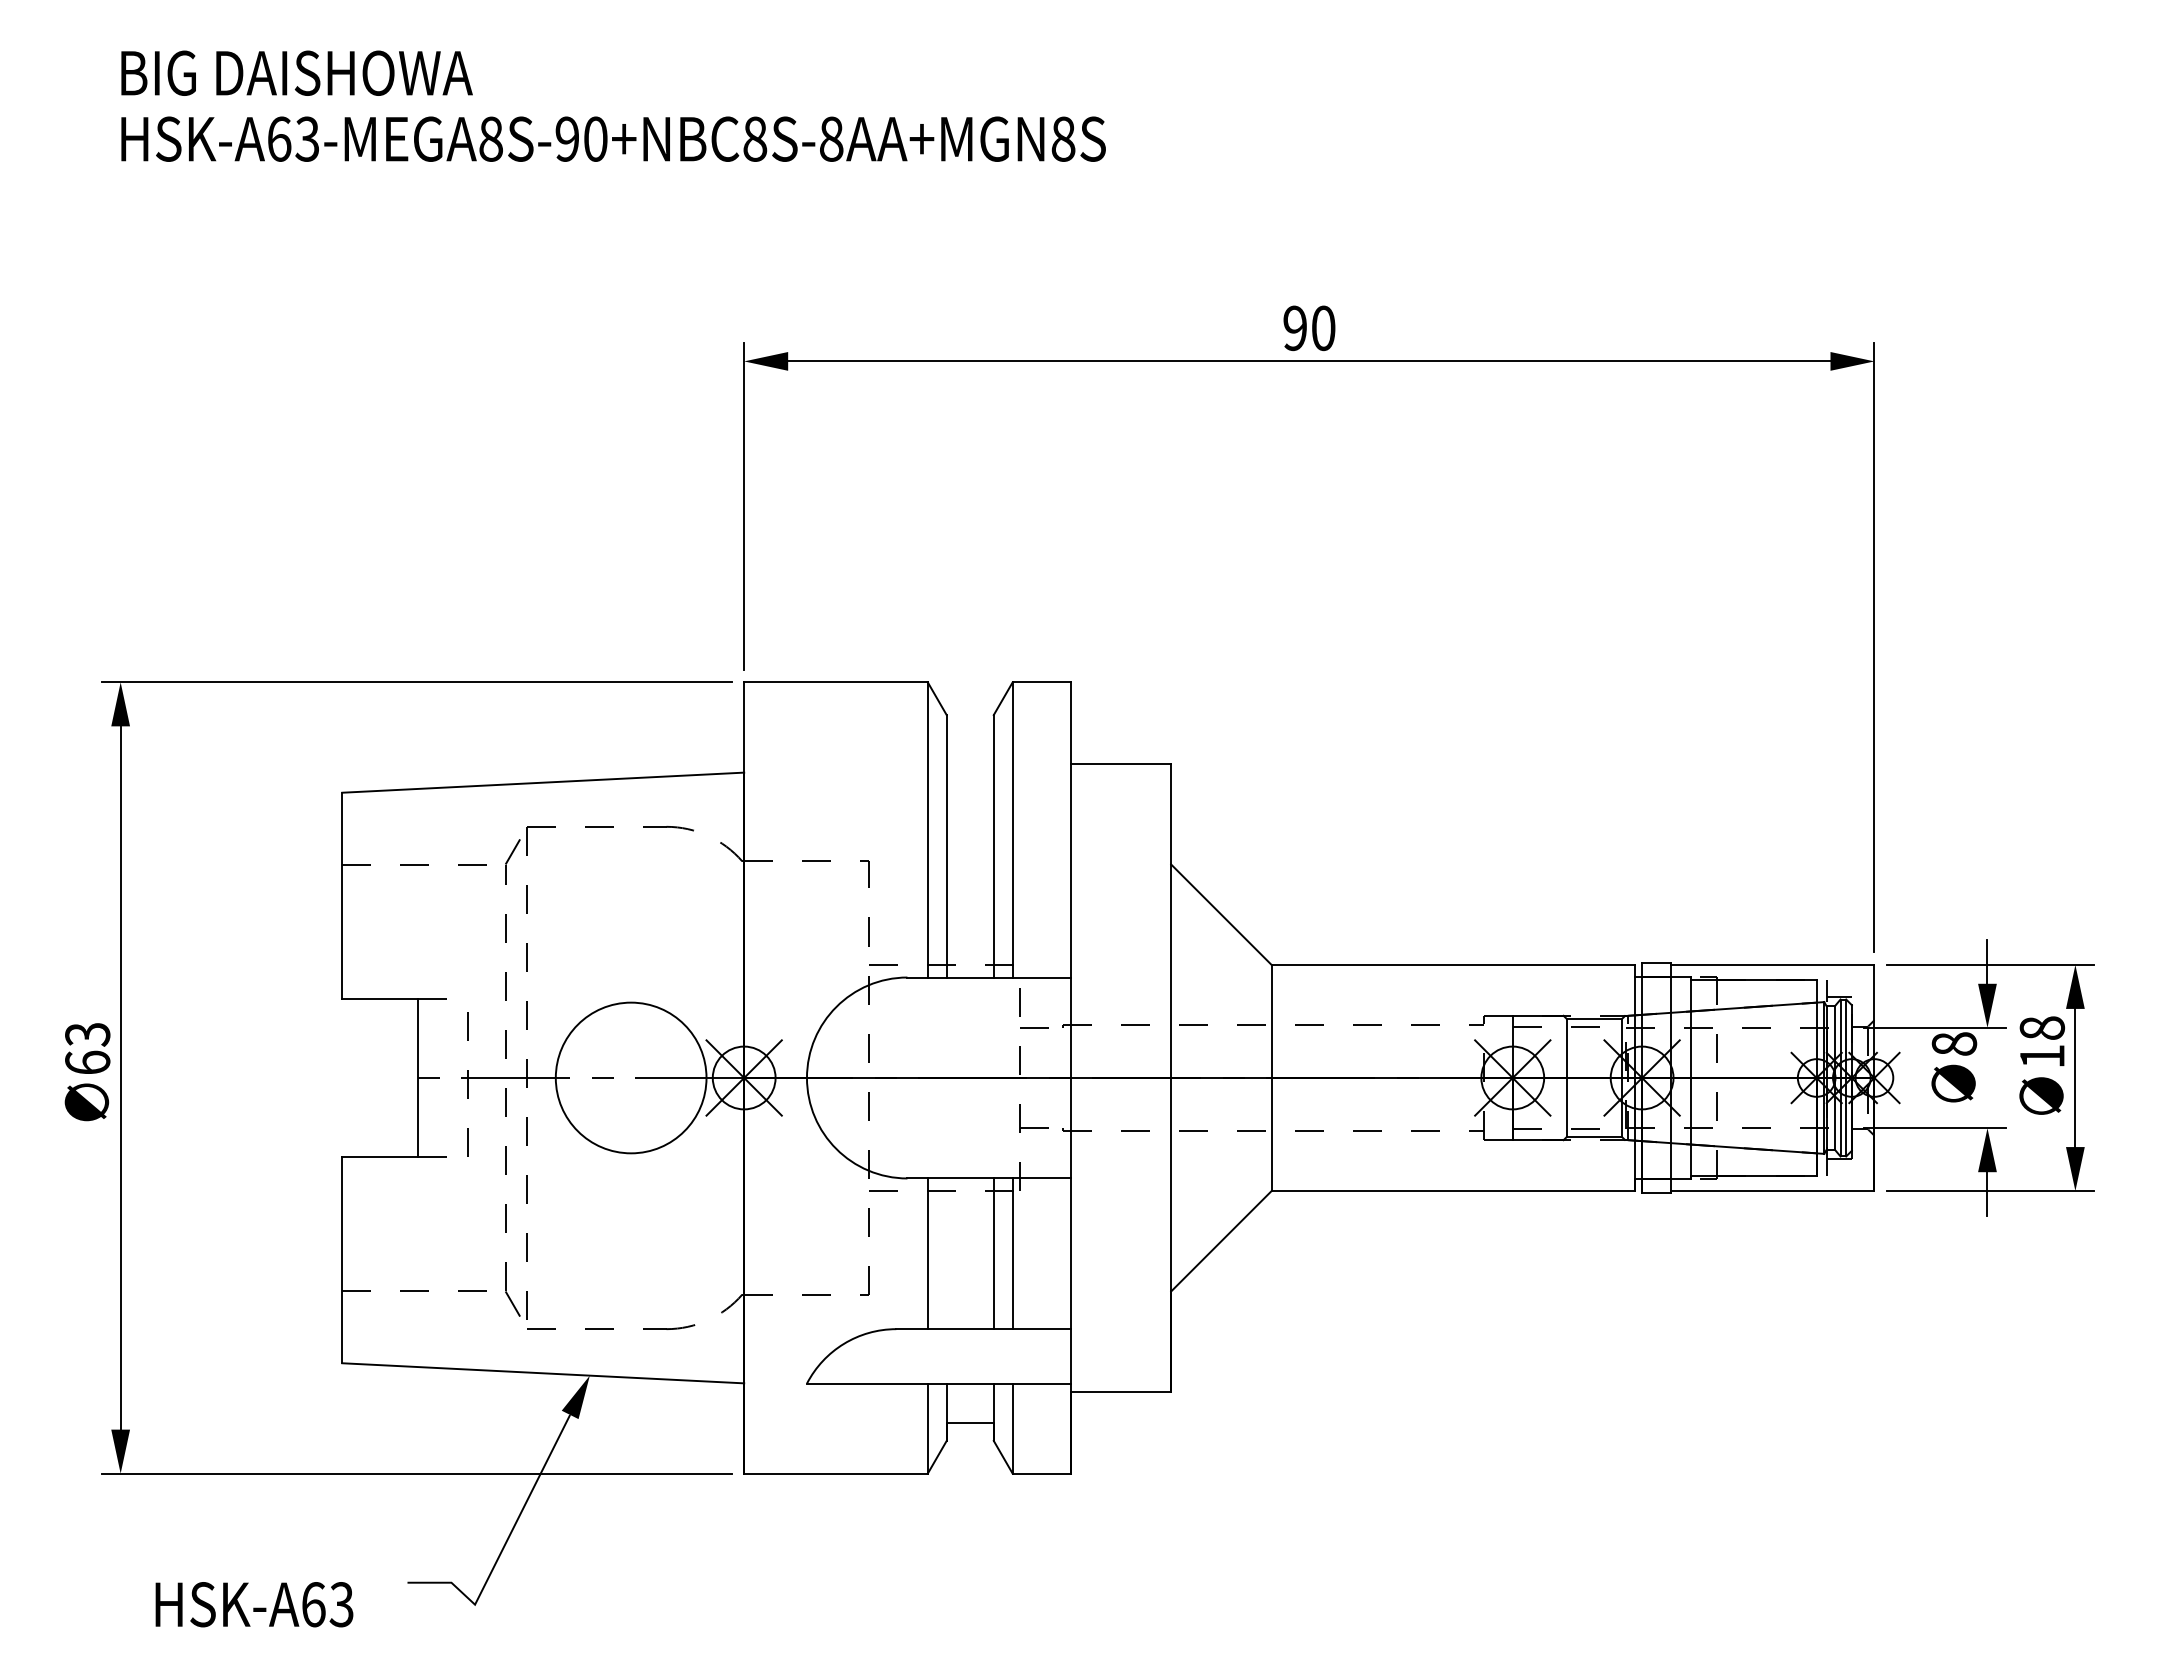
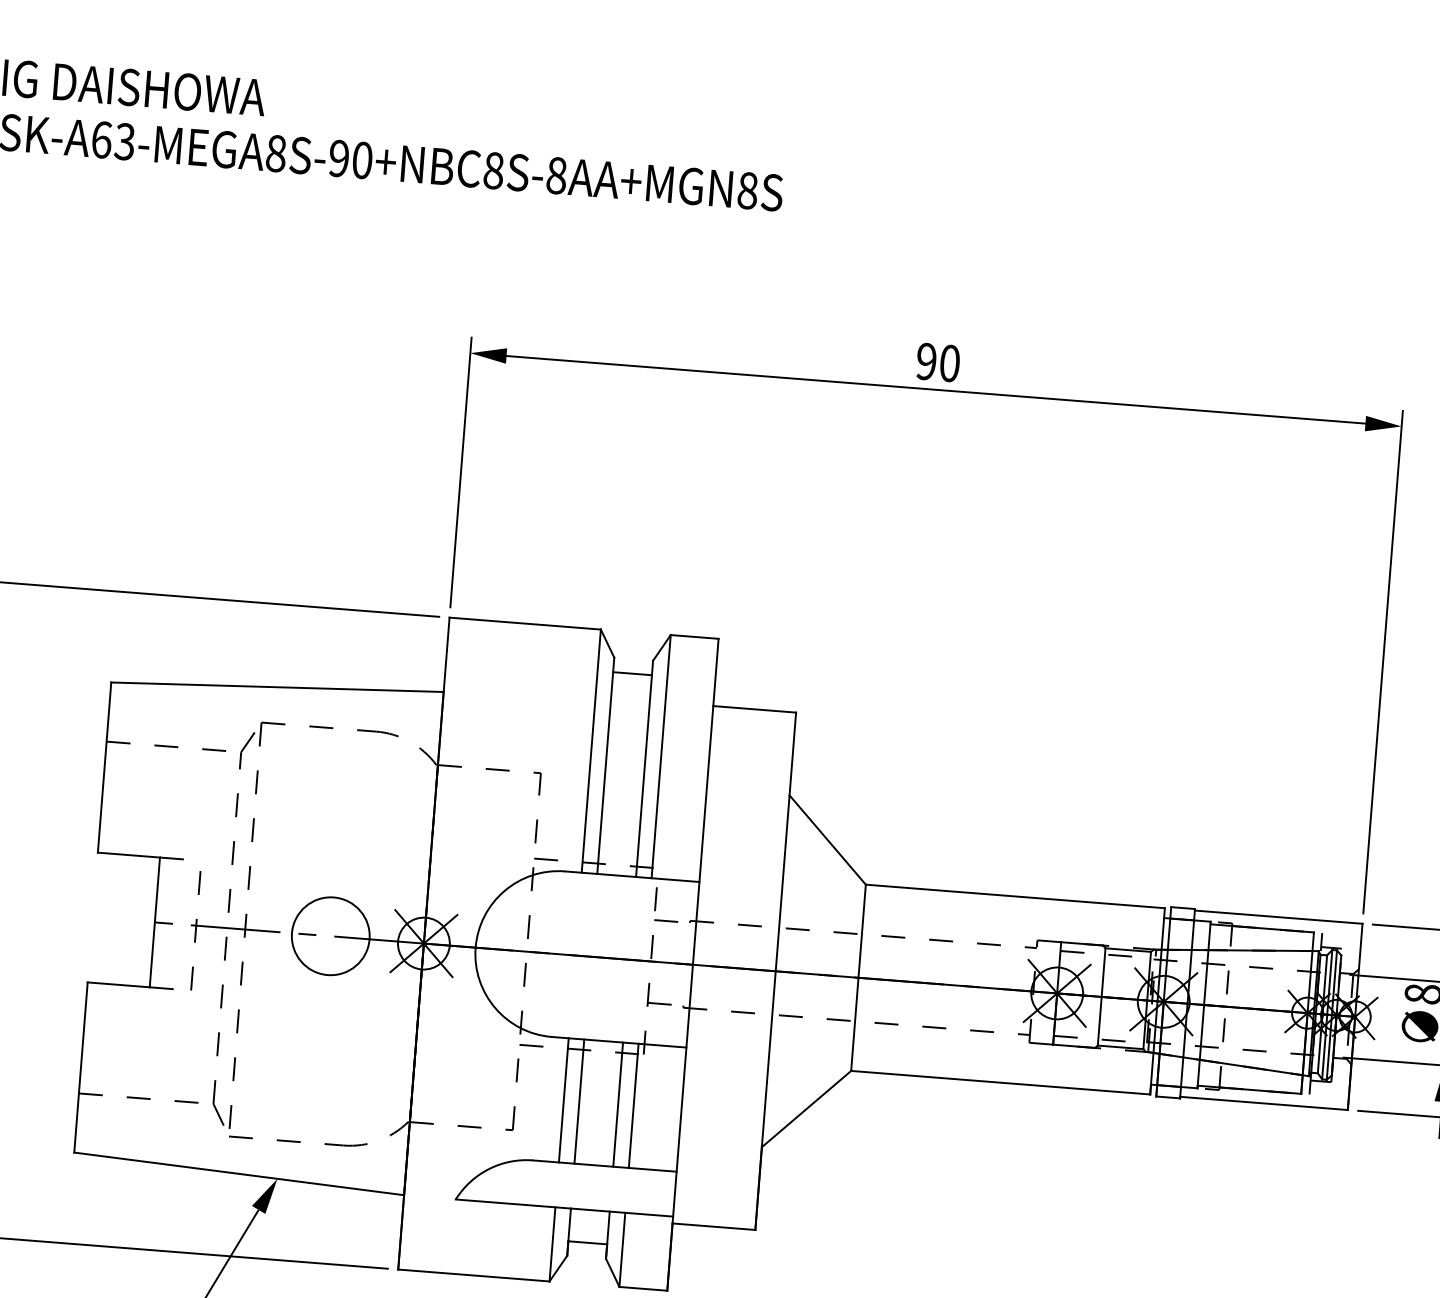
line: (969, 732) -> (631, 673), added
circle: (631, 1077) -> (331, 935), size x0.62
line: (946, 1253) -> (579, 1101), added

